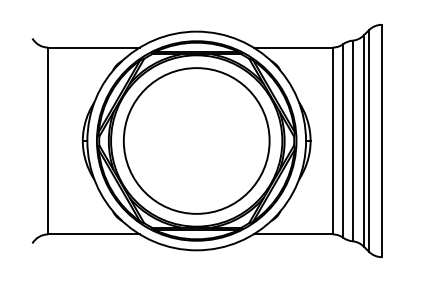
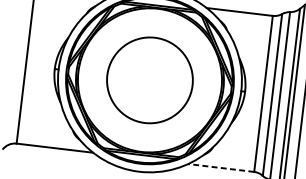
circle: (196, 140) -> (149, 79), size x0.7
line: (293, 234) -> (221, 168), solid -> dashed

